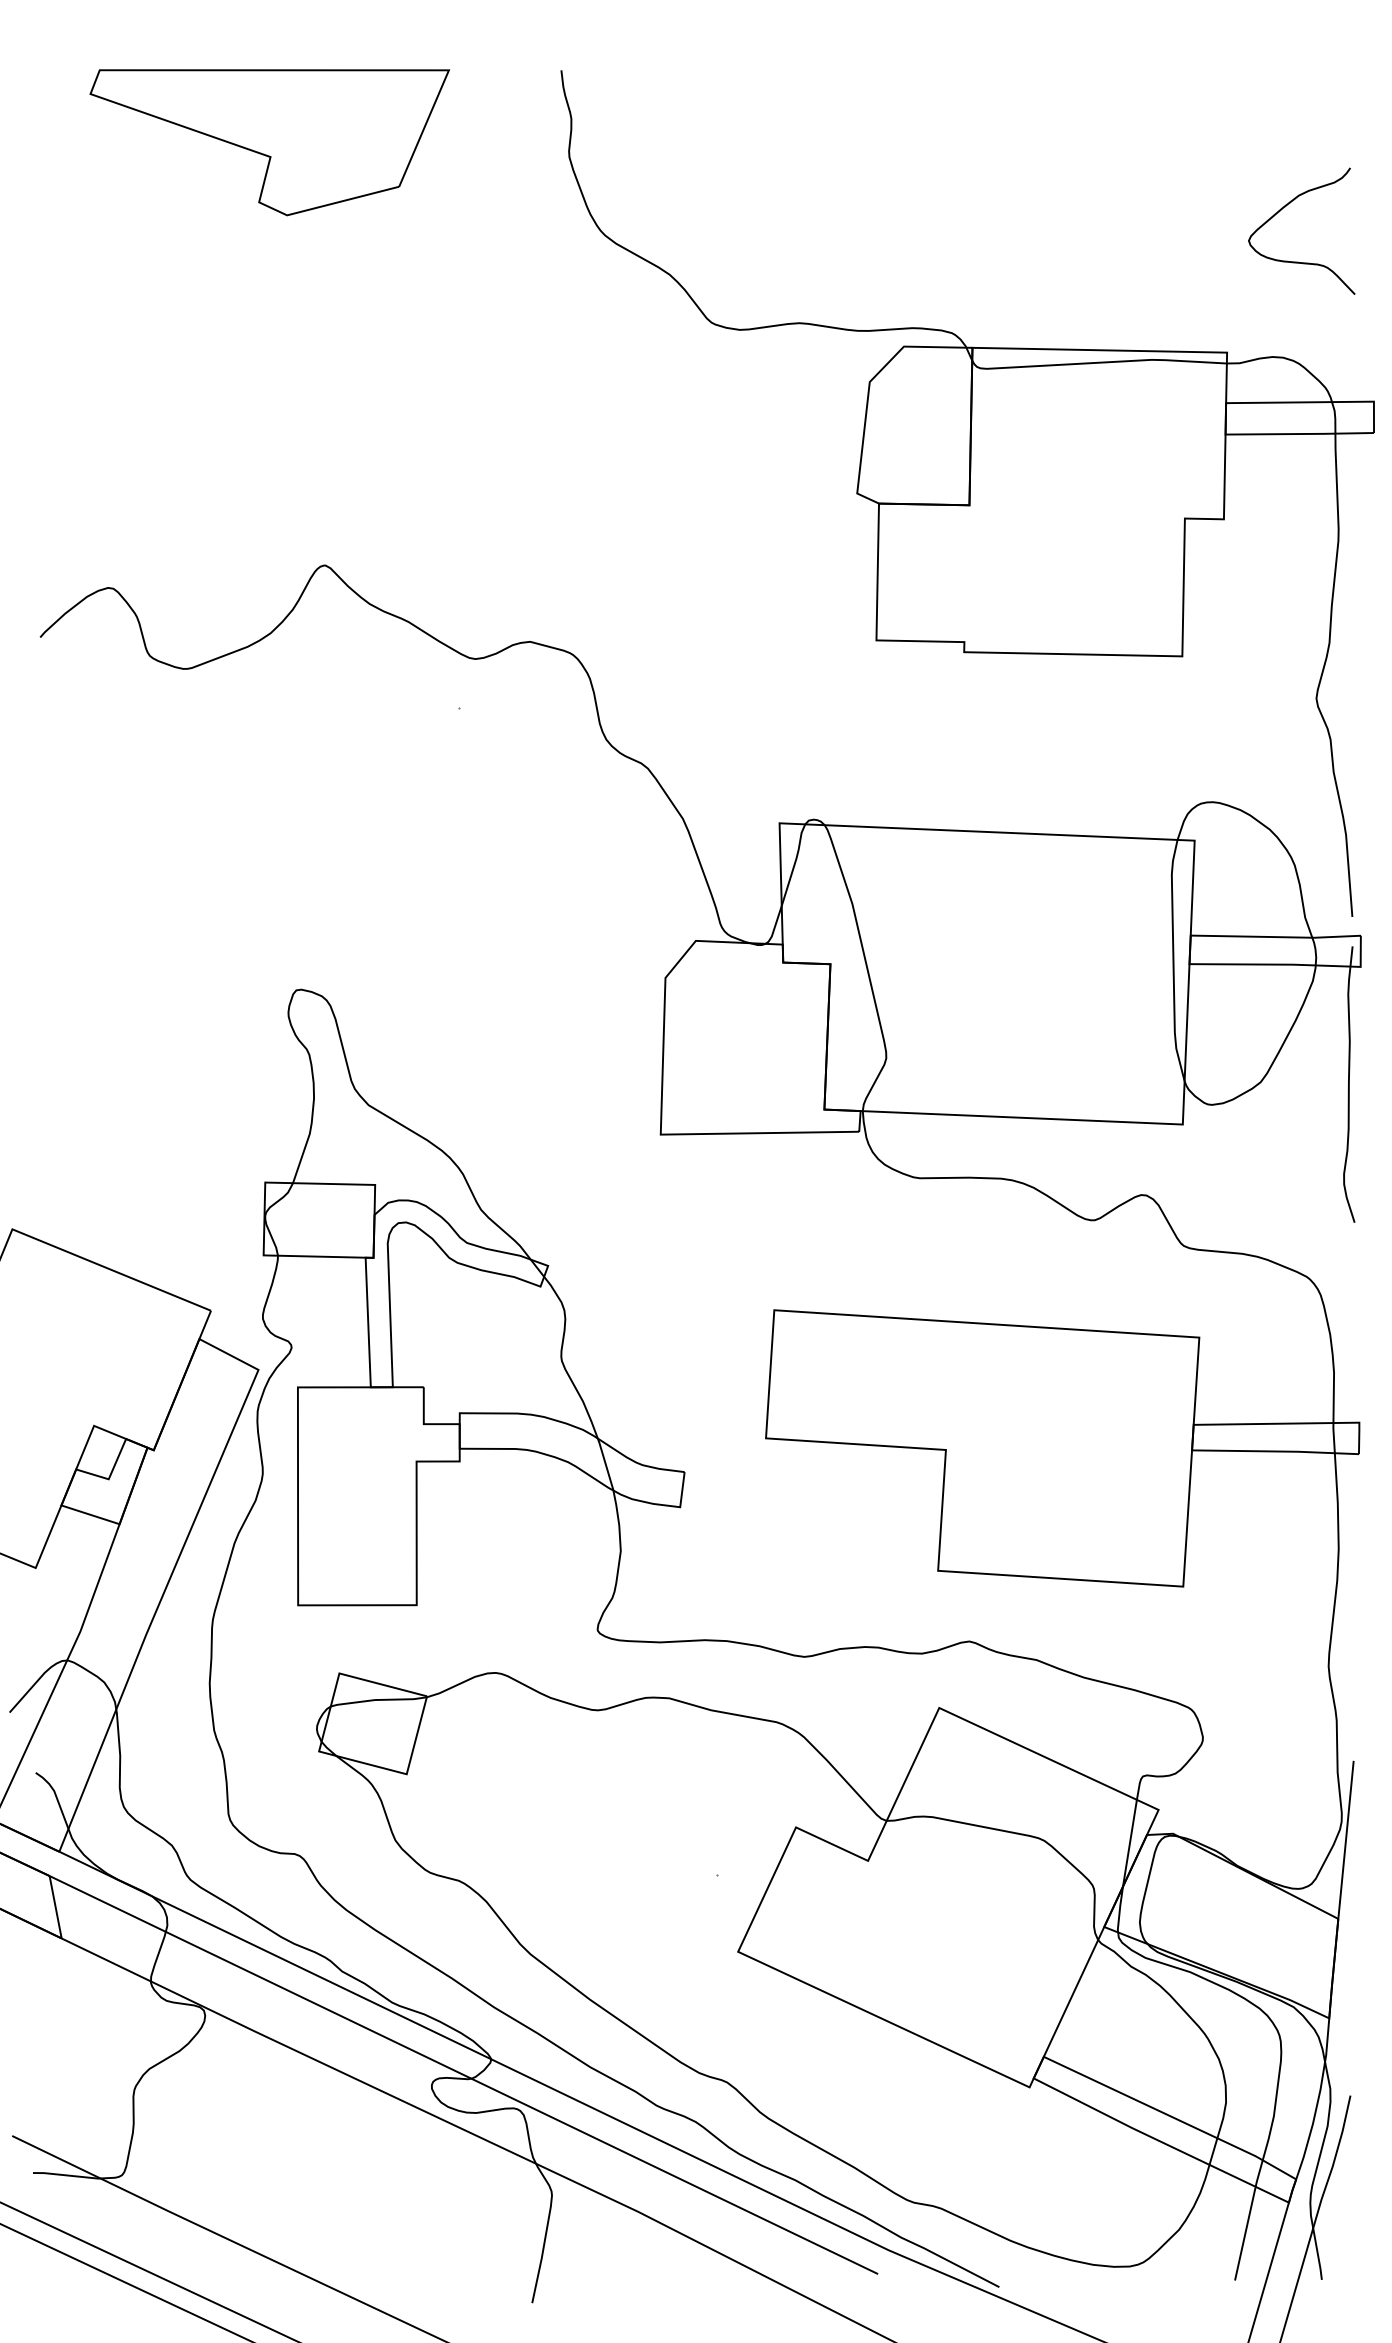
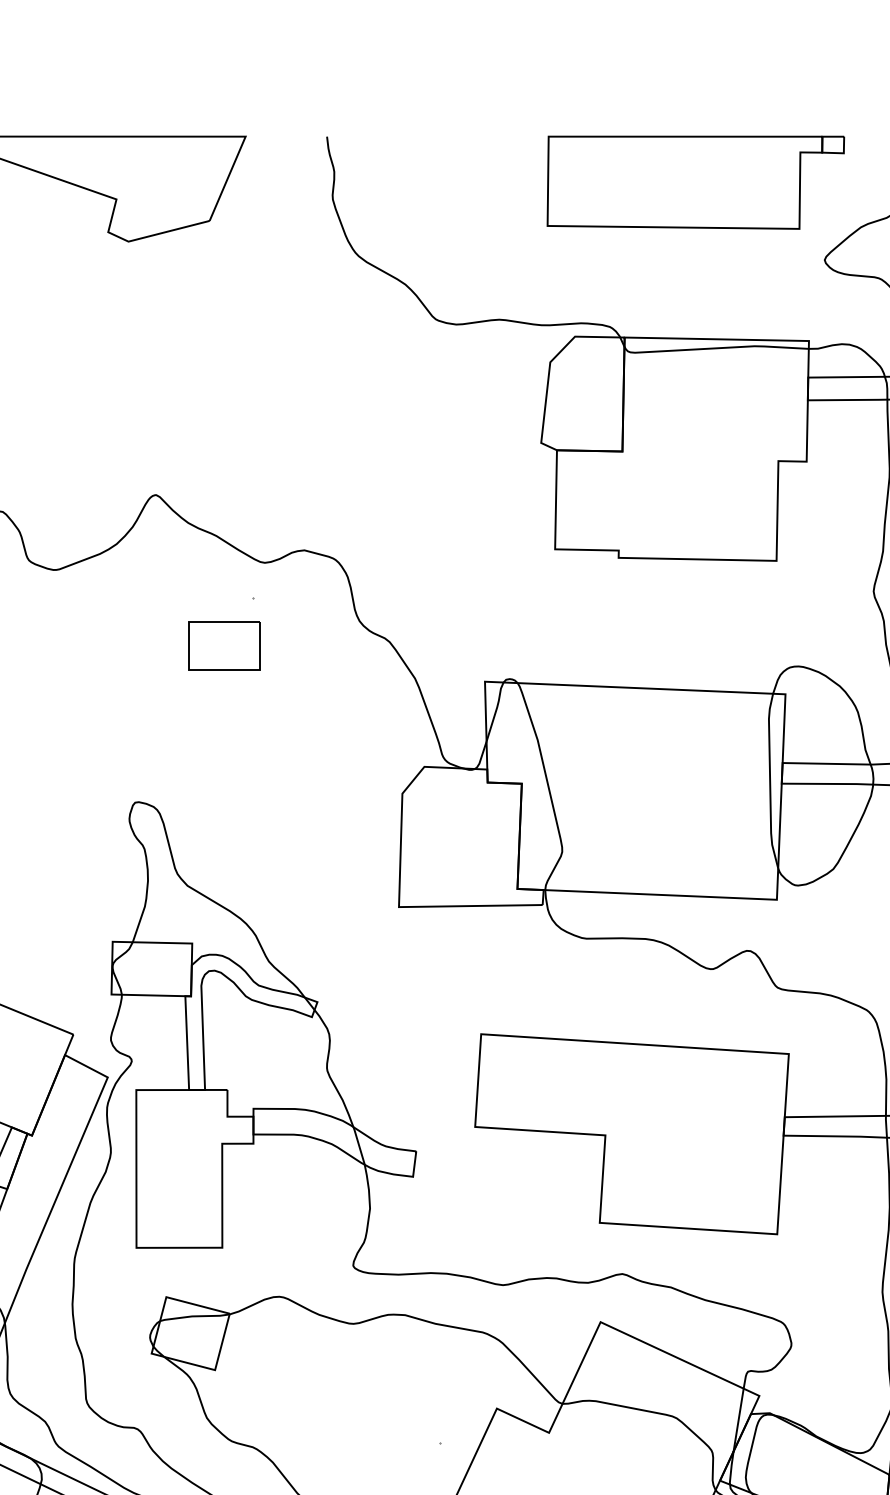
part: (1070, 133) -> (695, 182), added
part: (419, 773) -> (224, 645), added

